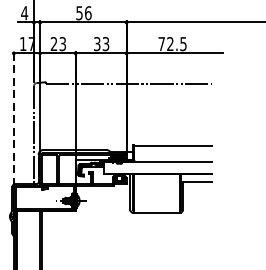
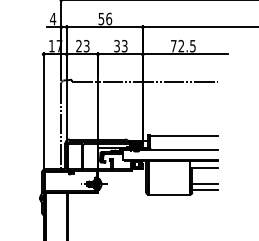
line: (13, 118) -> (43, 111), dashed -> solid
line: (197, 200) -> (205, 183), added
line: (197, 206) -> (205, 189), added

